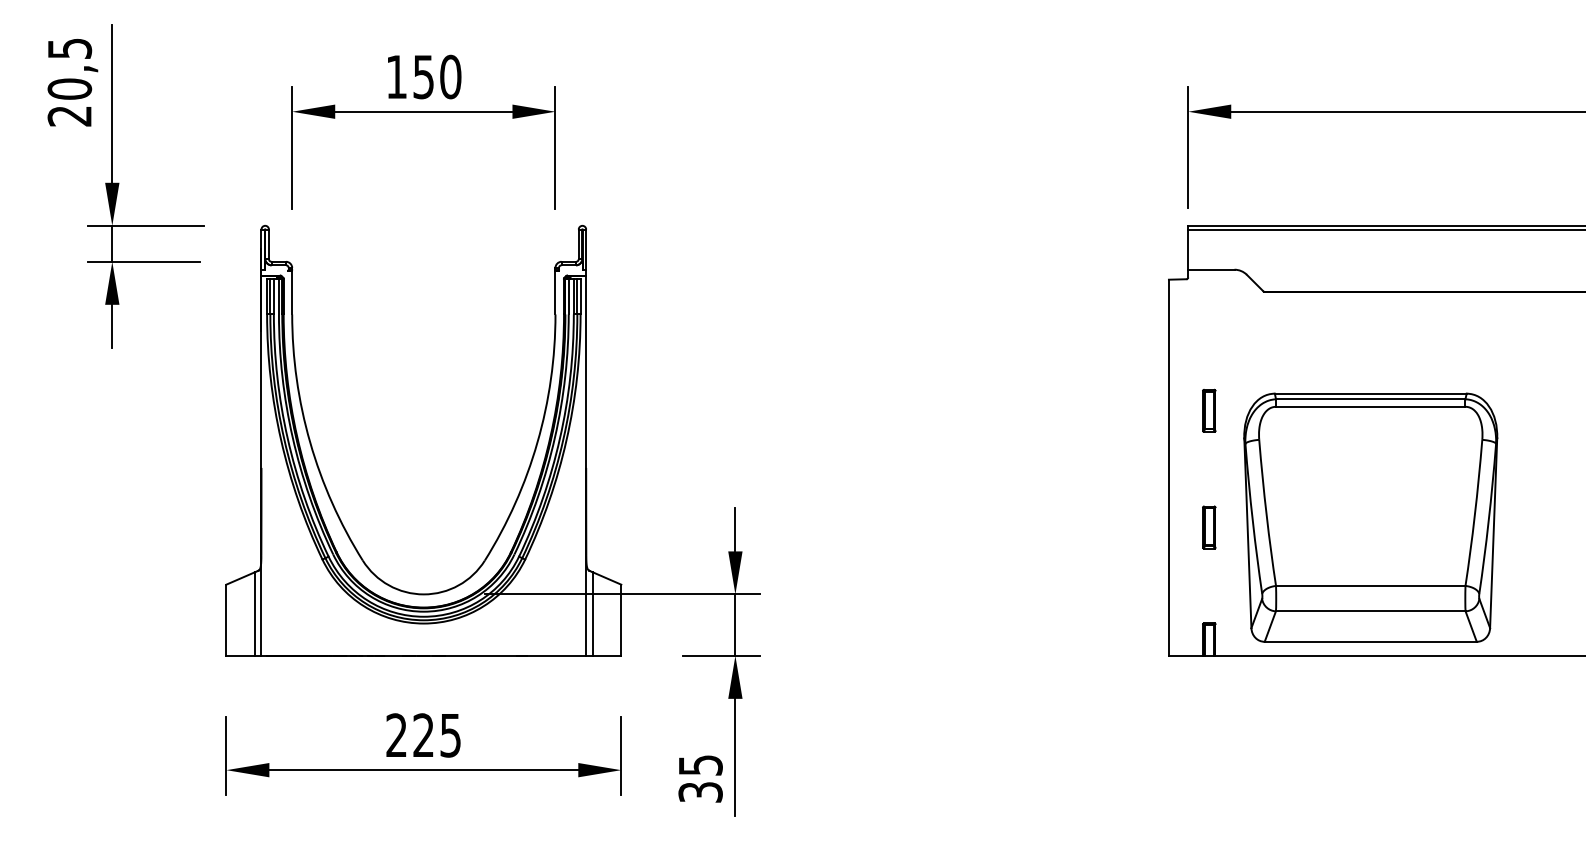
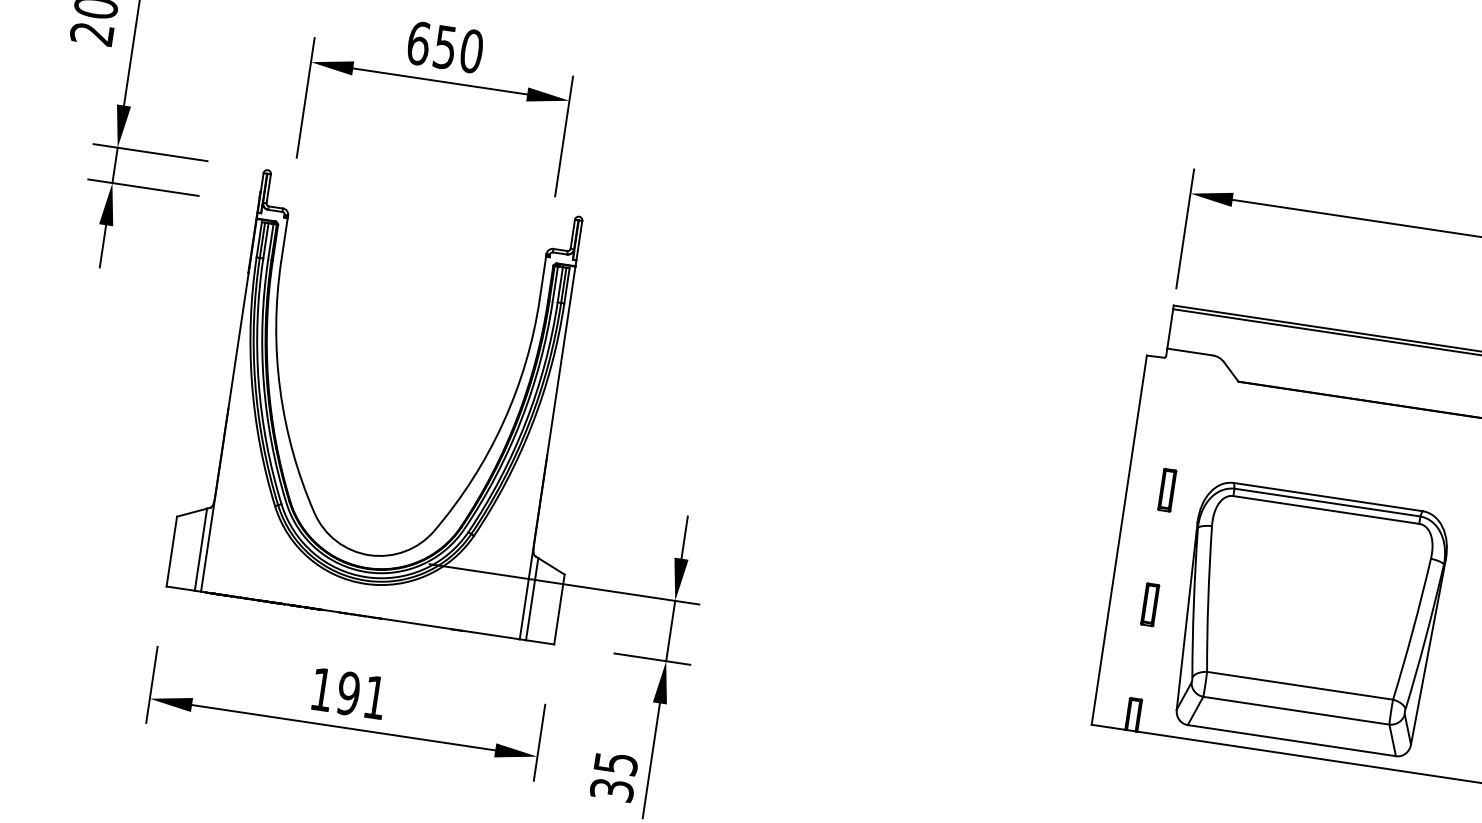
text: (396, 76) -> (418, 42), 150 -> 650
text: (423, 735) -> (348, 693), 225 -> 191

